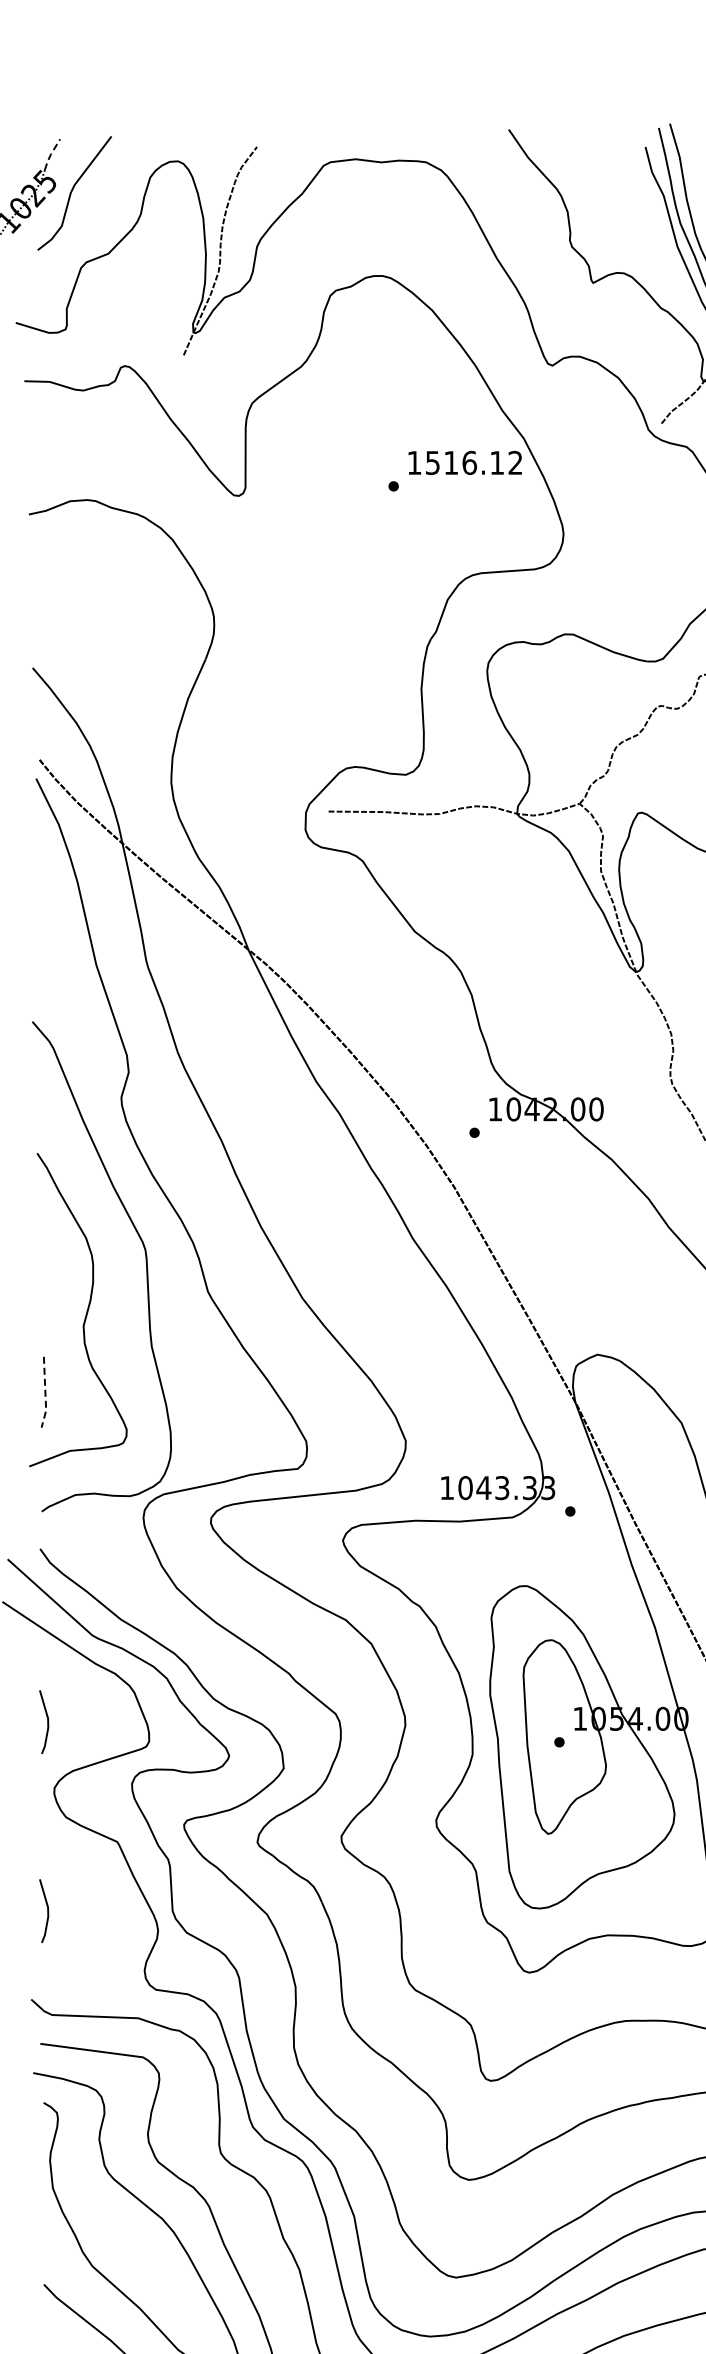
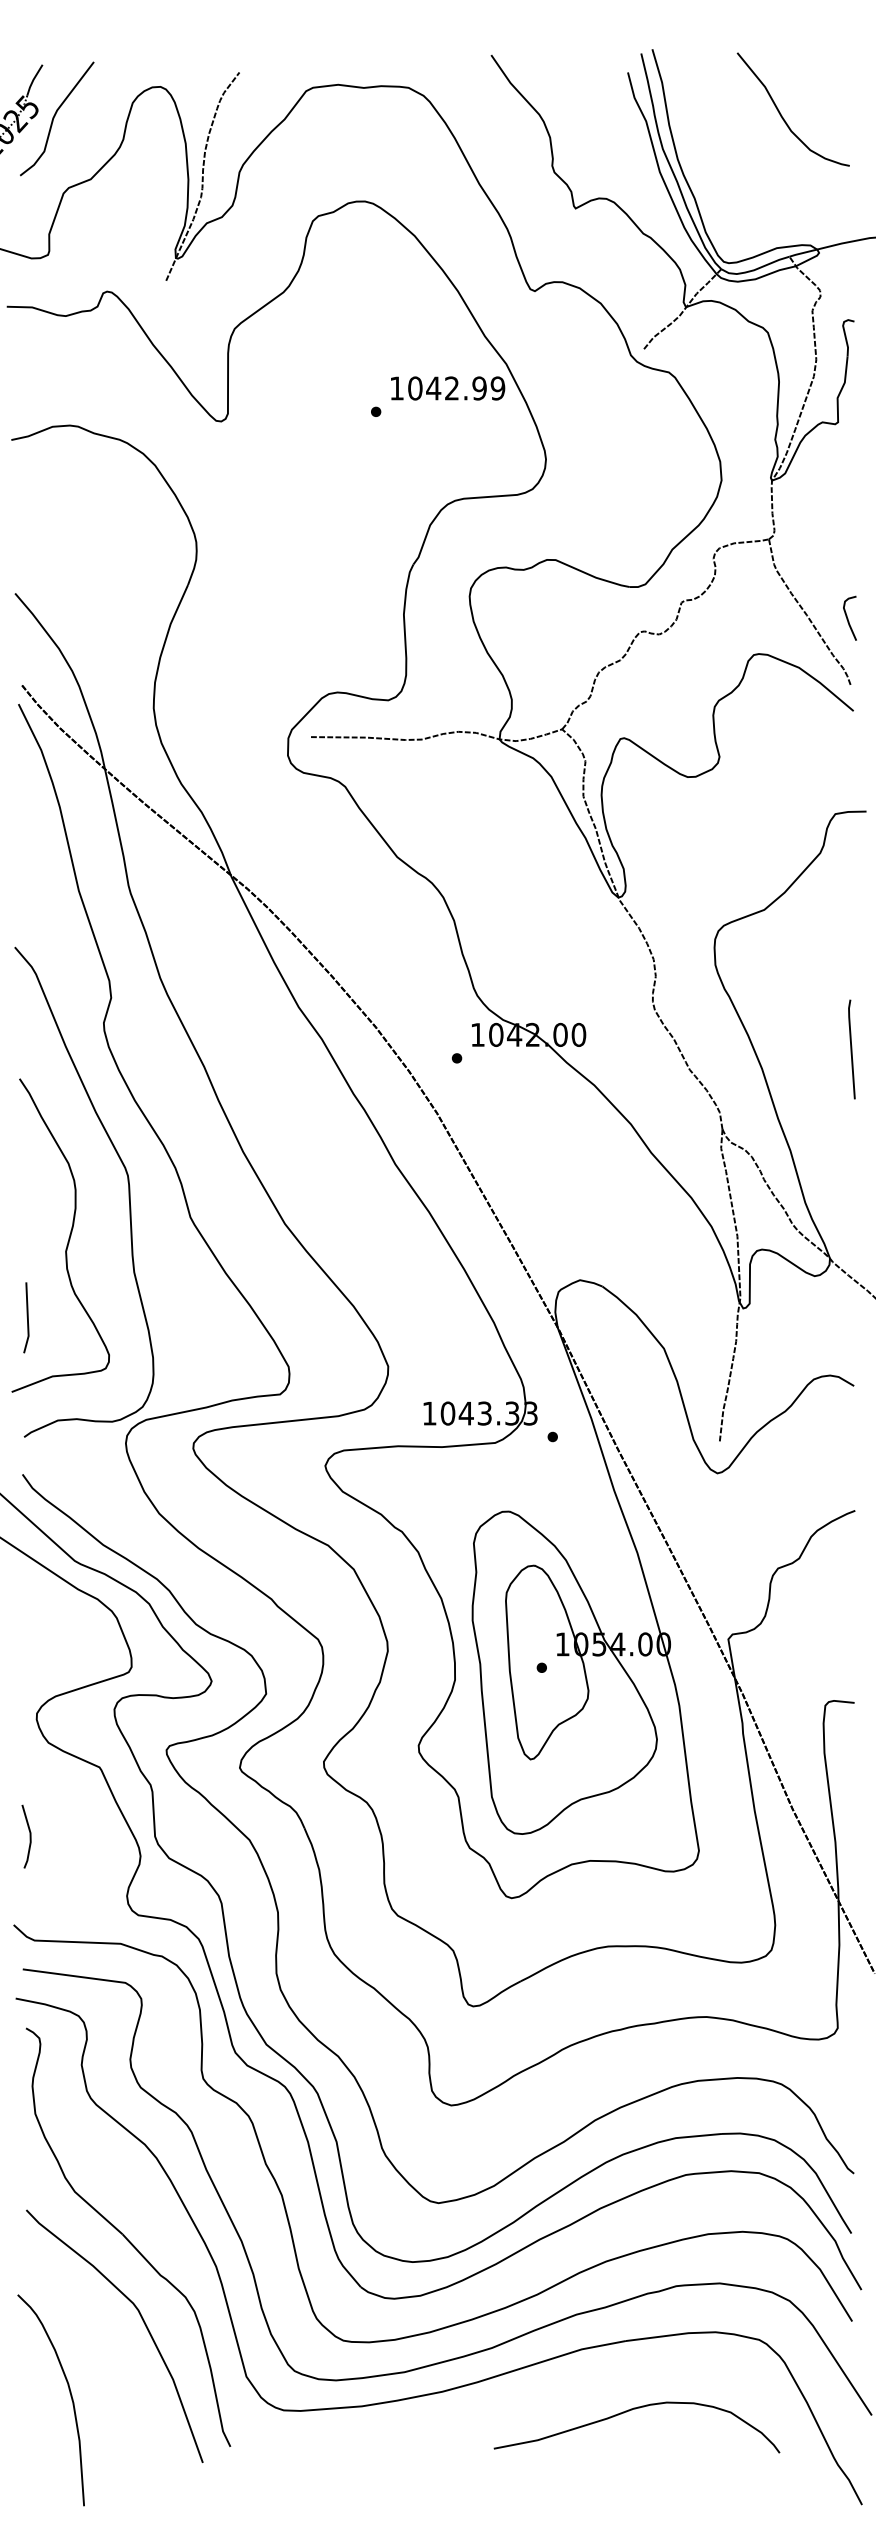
line: (51, 153) -> (33, 79), dashed -> solid
text: (474, 462) -> (456, 388), 1516.12 -> 1042.99
line: (45, 1393) -> (27, 1319), dashed -> solid
line: (47, 1721) -> (29, 1647), removed

